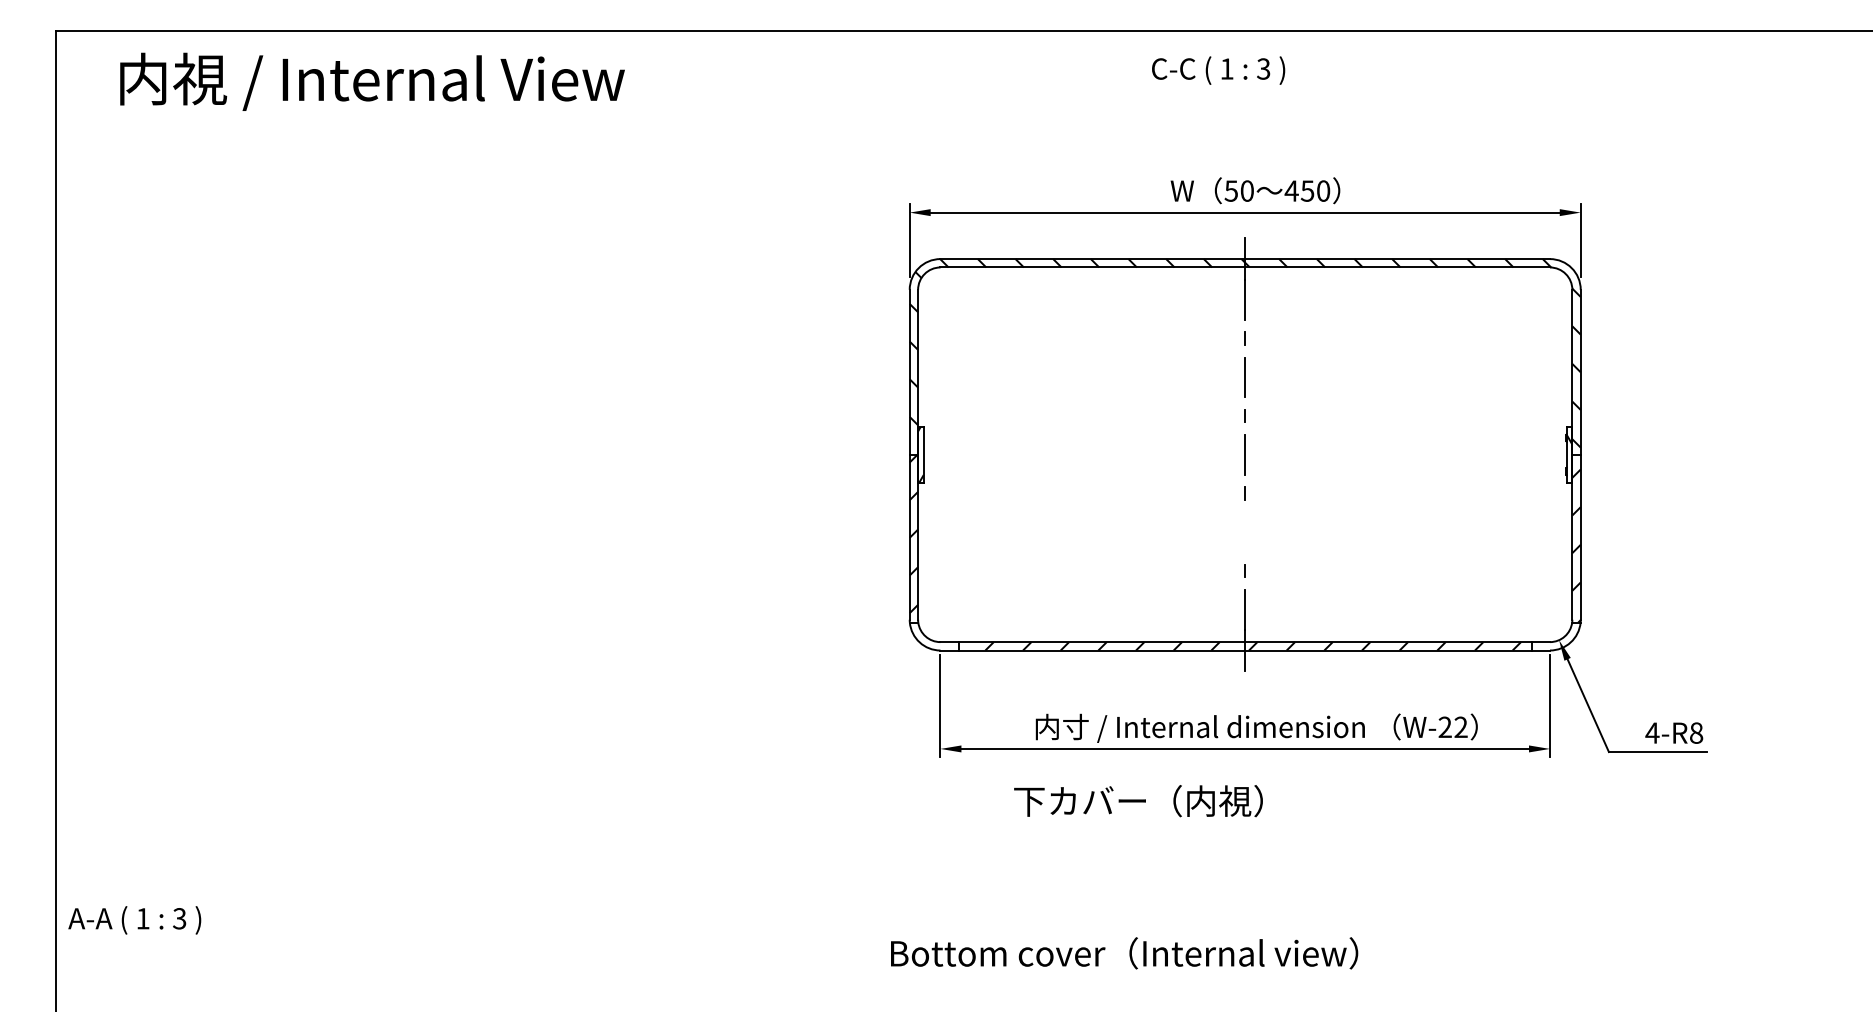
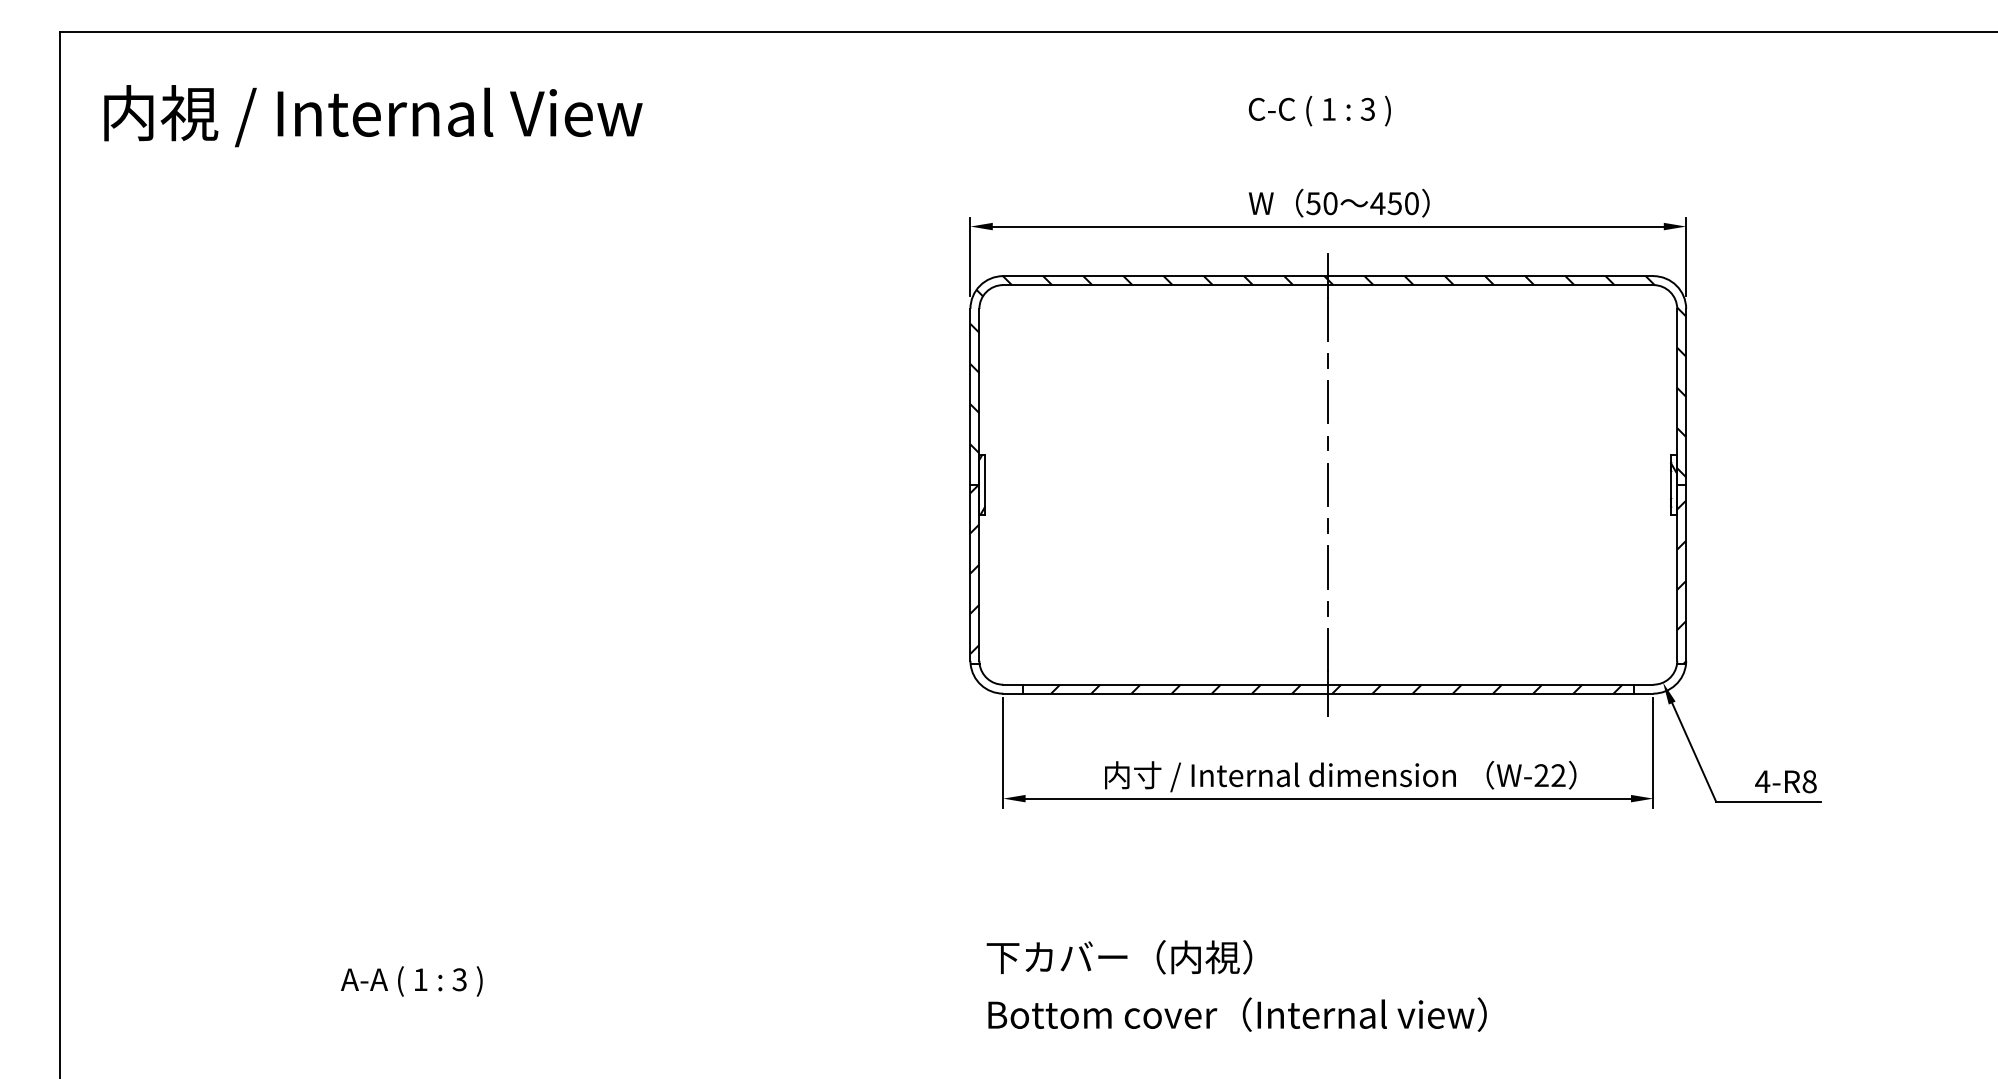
text: (1218, 70) -> (1319, 110), moved
text: (372, 82) -> (373, 116), moved
line: (1245, 532) -> (1328, 567), added
text: (1138, 801) -> (1119, 957), moved
text: (134, 920) -> (411, 981), moved
text: (1124, 953) -> (1237, 1014), moved

